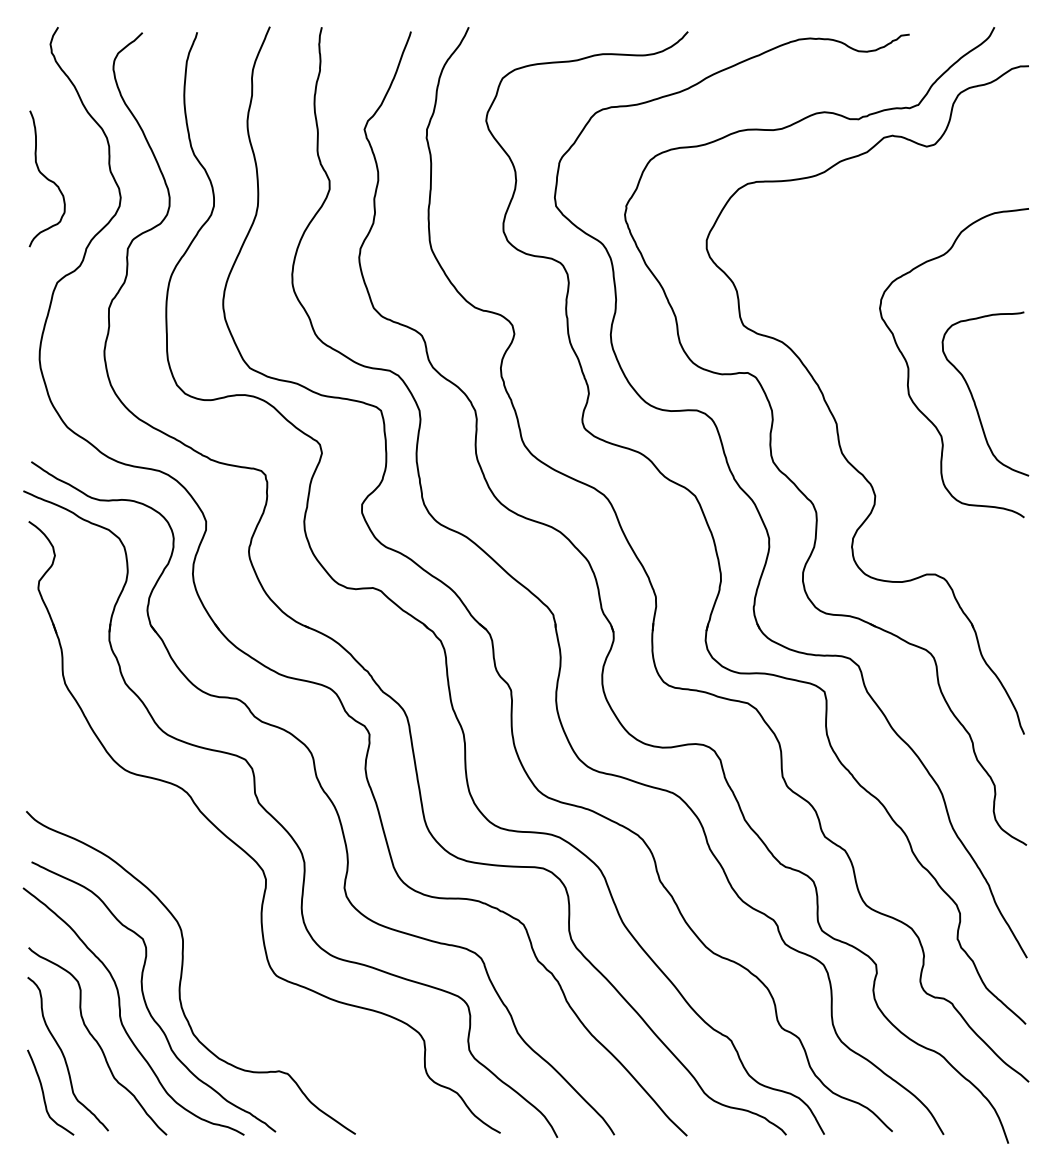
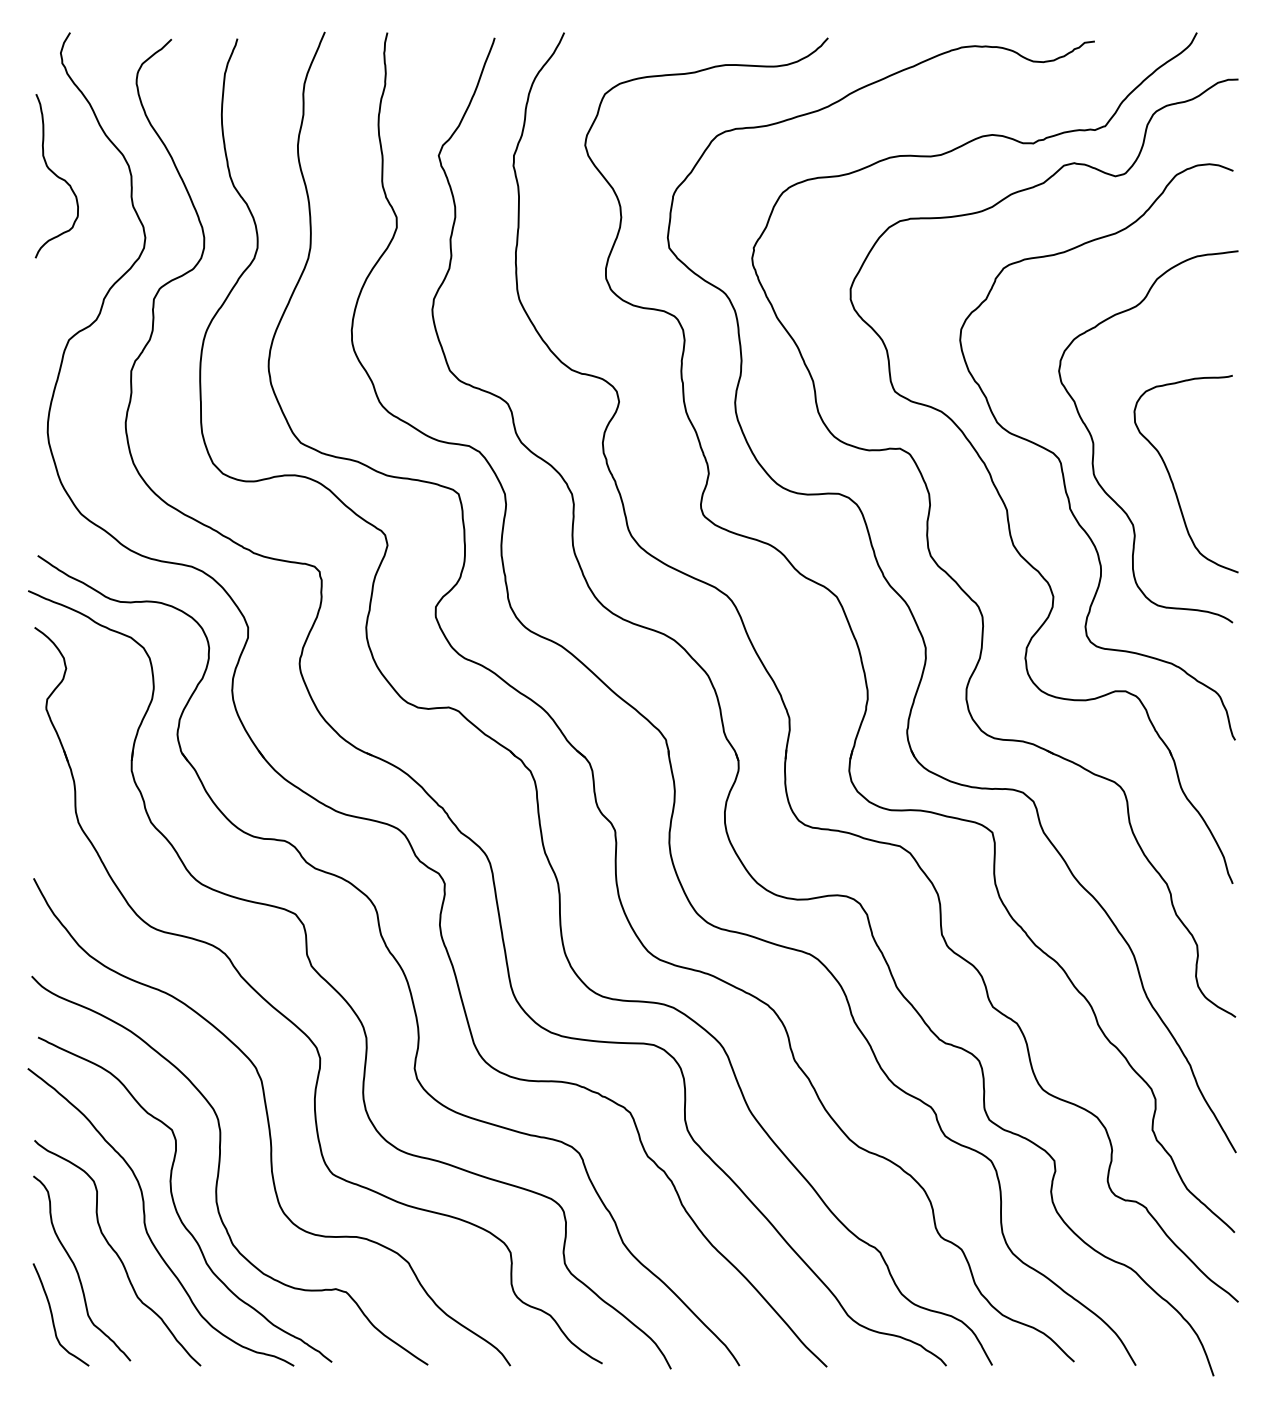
curve: (46, 179) -> (56, 176), moved
curve: (882, 386) -> (1062, 464), added
curve: (223, 932) -> (269, 1122), added

